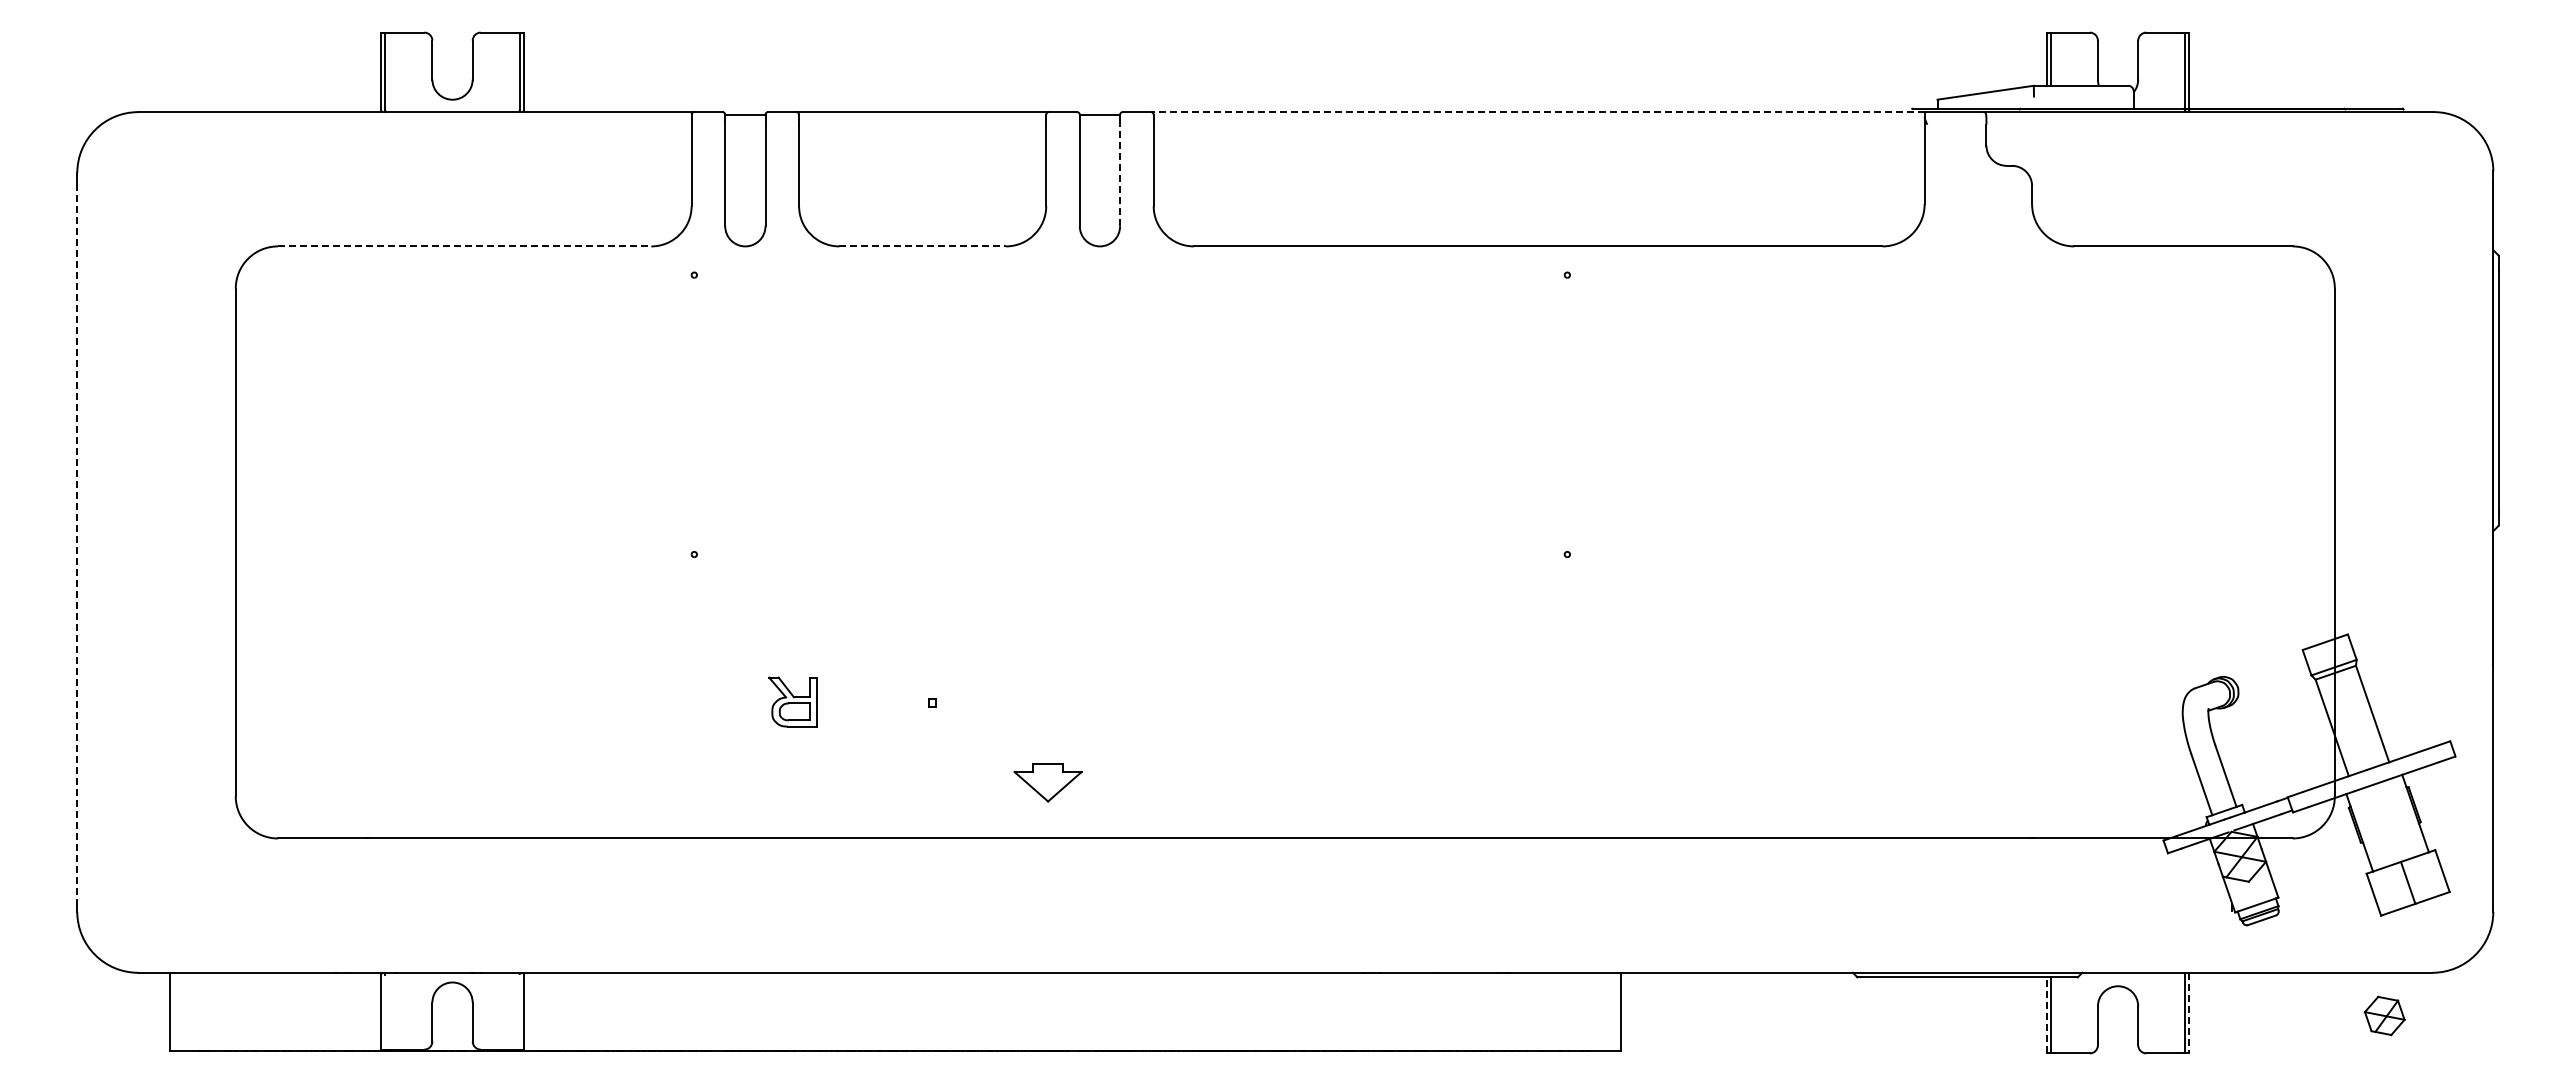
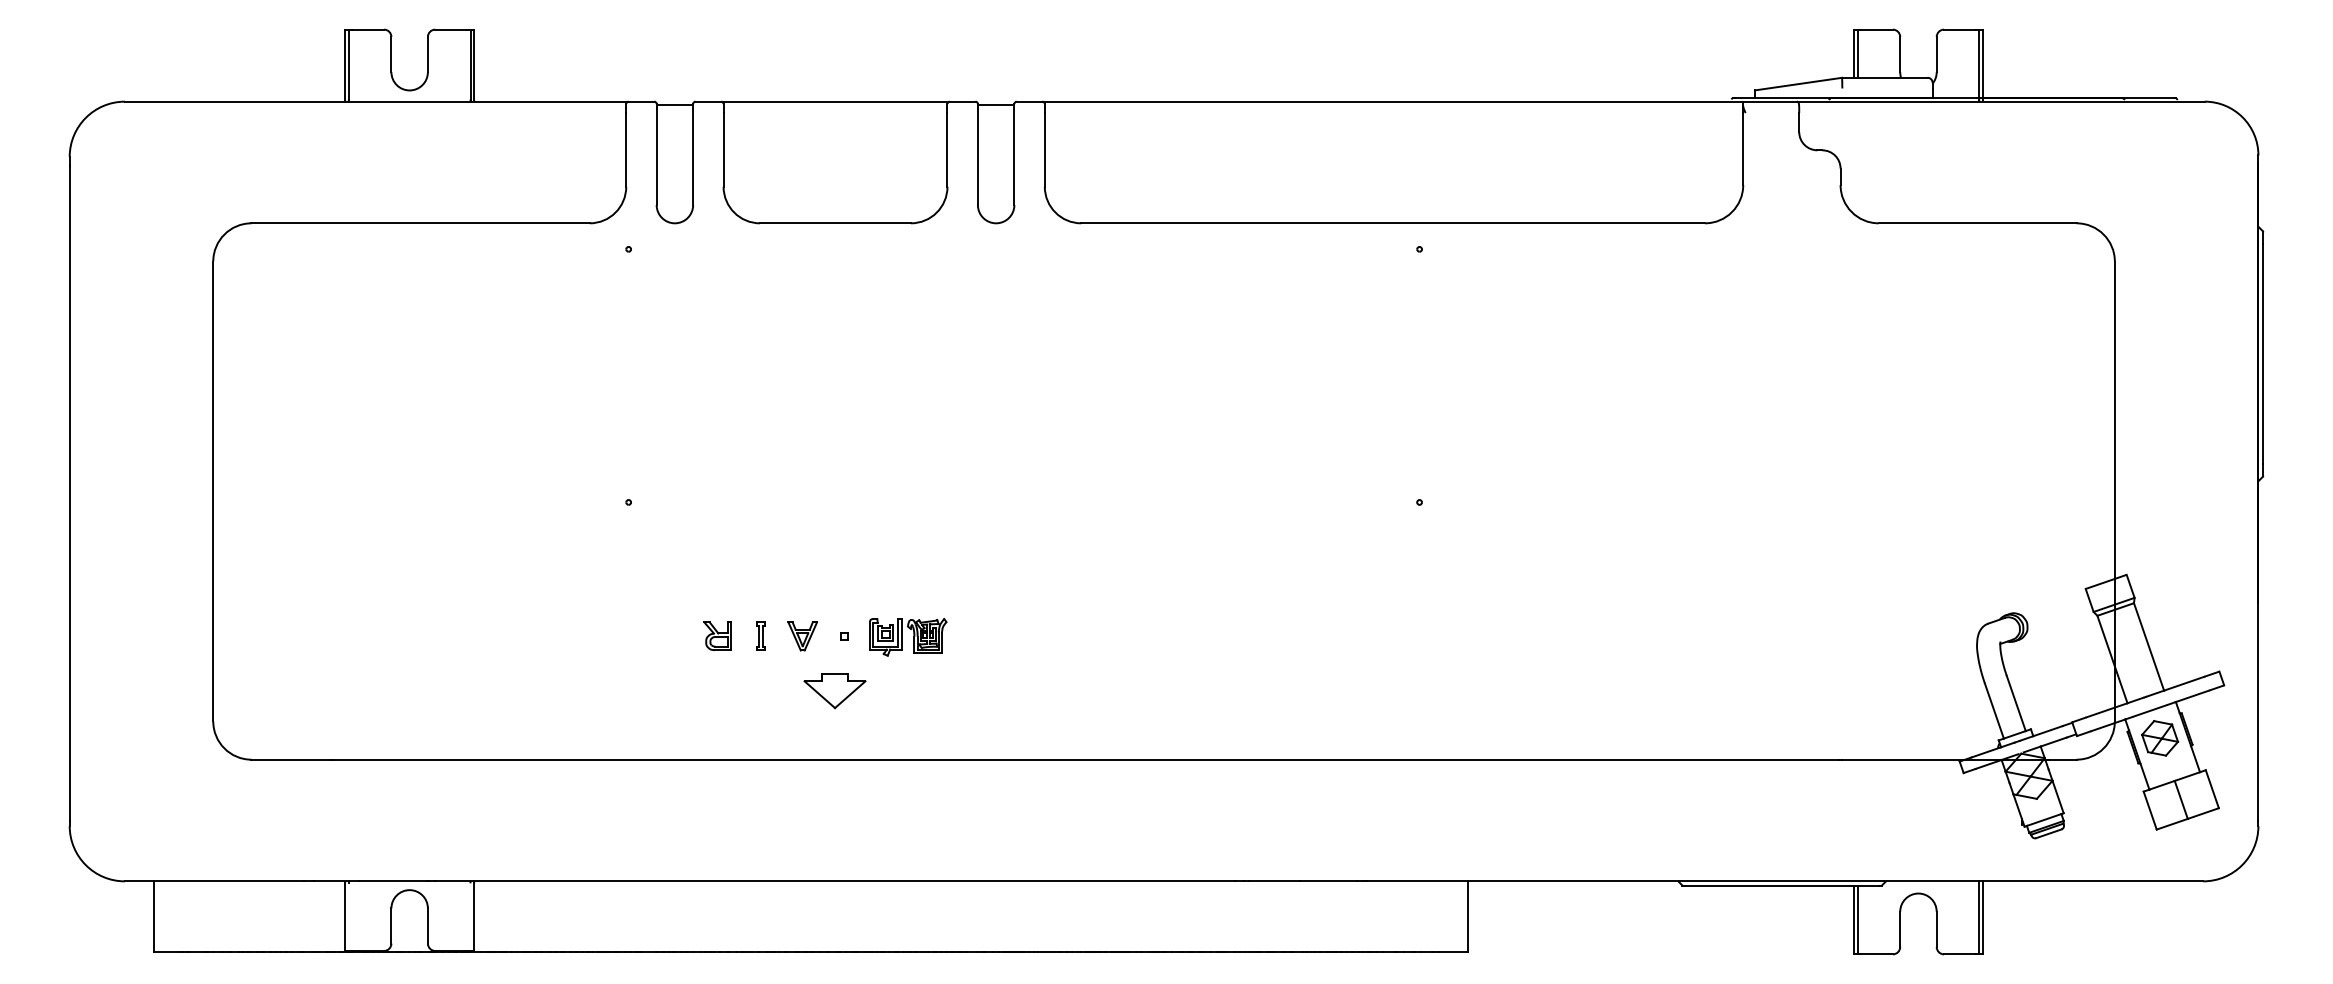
line: (1537, 112) -> (1392, 102), dashed -> solid
line: (1120, 173) -> (1014, 157), dashed -> solid
line: (464, 246) -> (420, 223), dashed -> solid
line: (923, 246) -> (836, 223), dashed -> solid
line: (77, 543) -> (69, 492), dashed -> solid
part: (886, 701) -> (802, 635), added
part: (792, 702) -> (717, 636), size x0.62
part: (840, 702) -> (761, 636), added
part: (1003, 703) -> (908, 637), added
part: (1047, 782) -> (834, 690), moved
line: (2189, 1013) -> (1983, 918), dashed -> solid
line: (2046, 1014) -> (1853, 919), dashed -> solid
part: (2384, 1015) -> (2159, 737), moved

